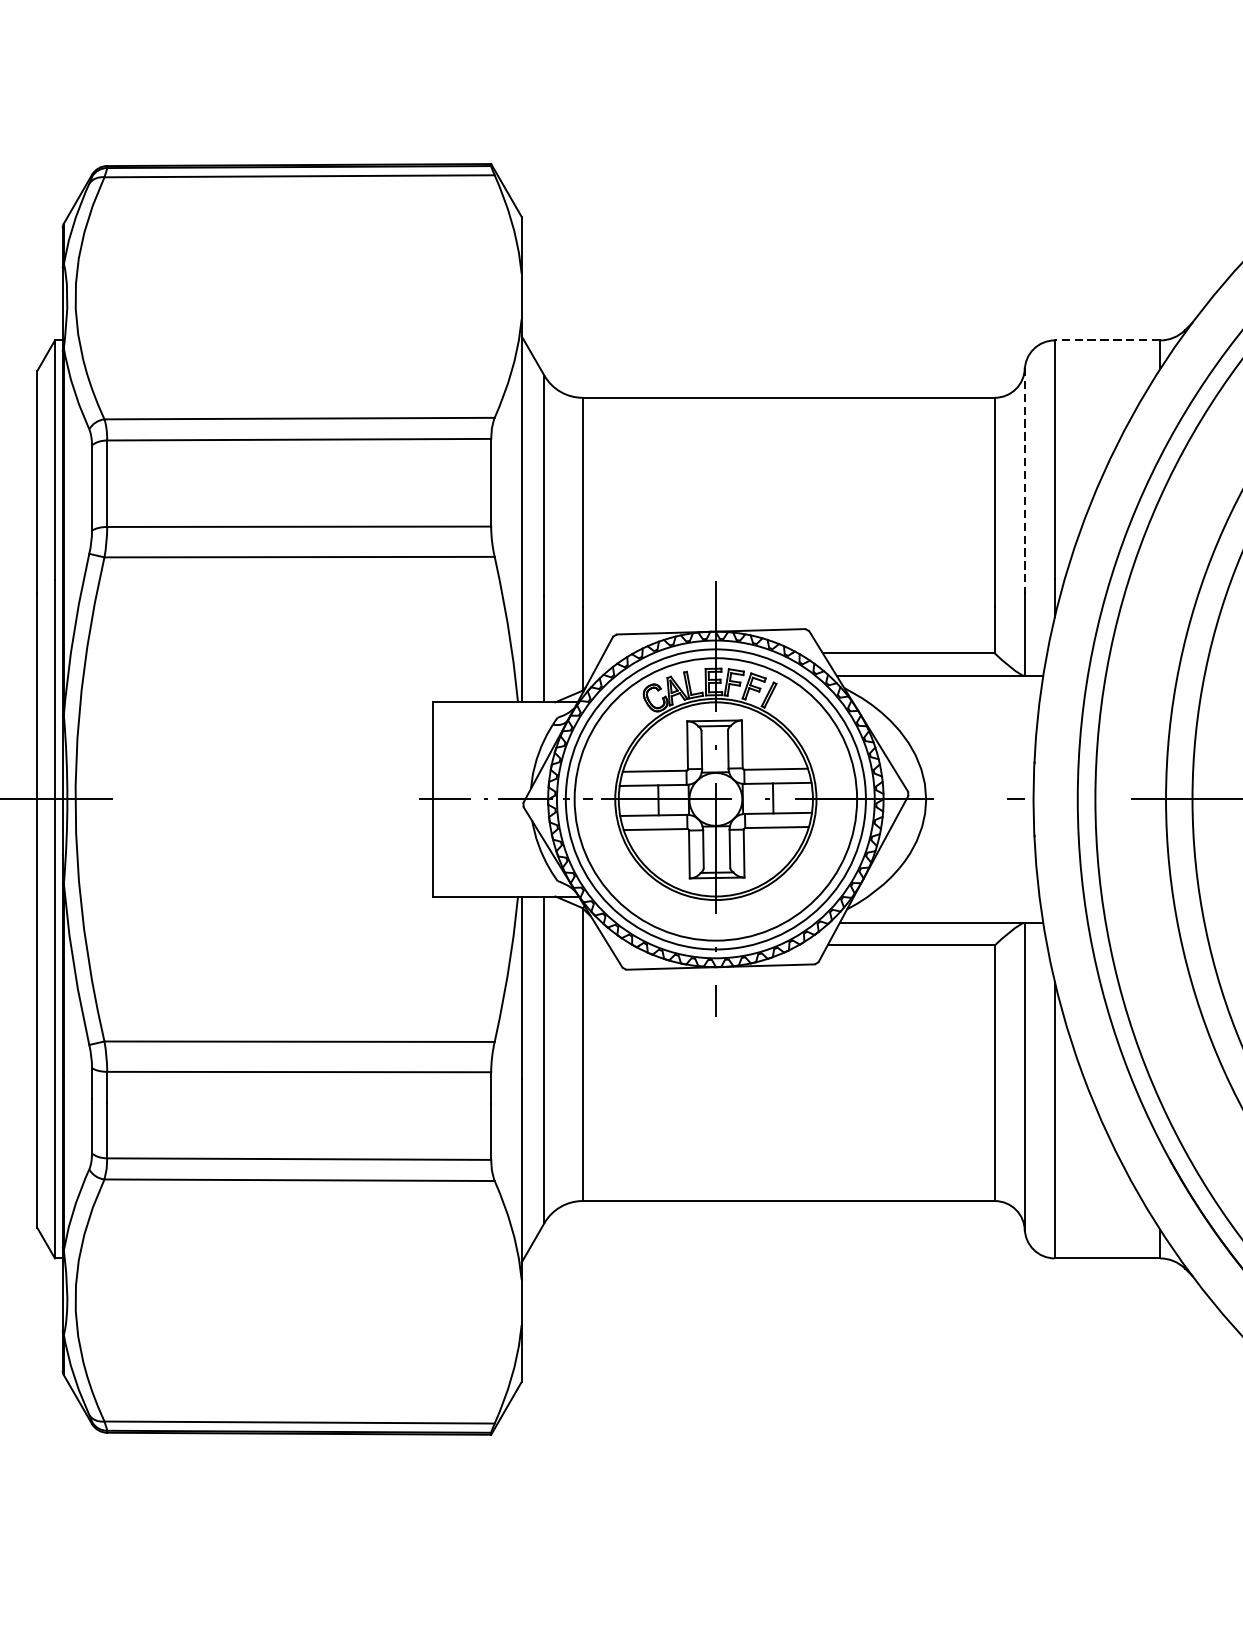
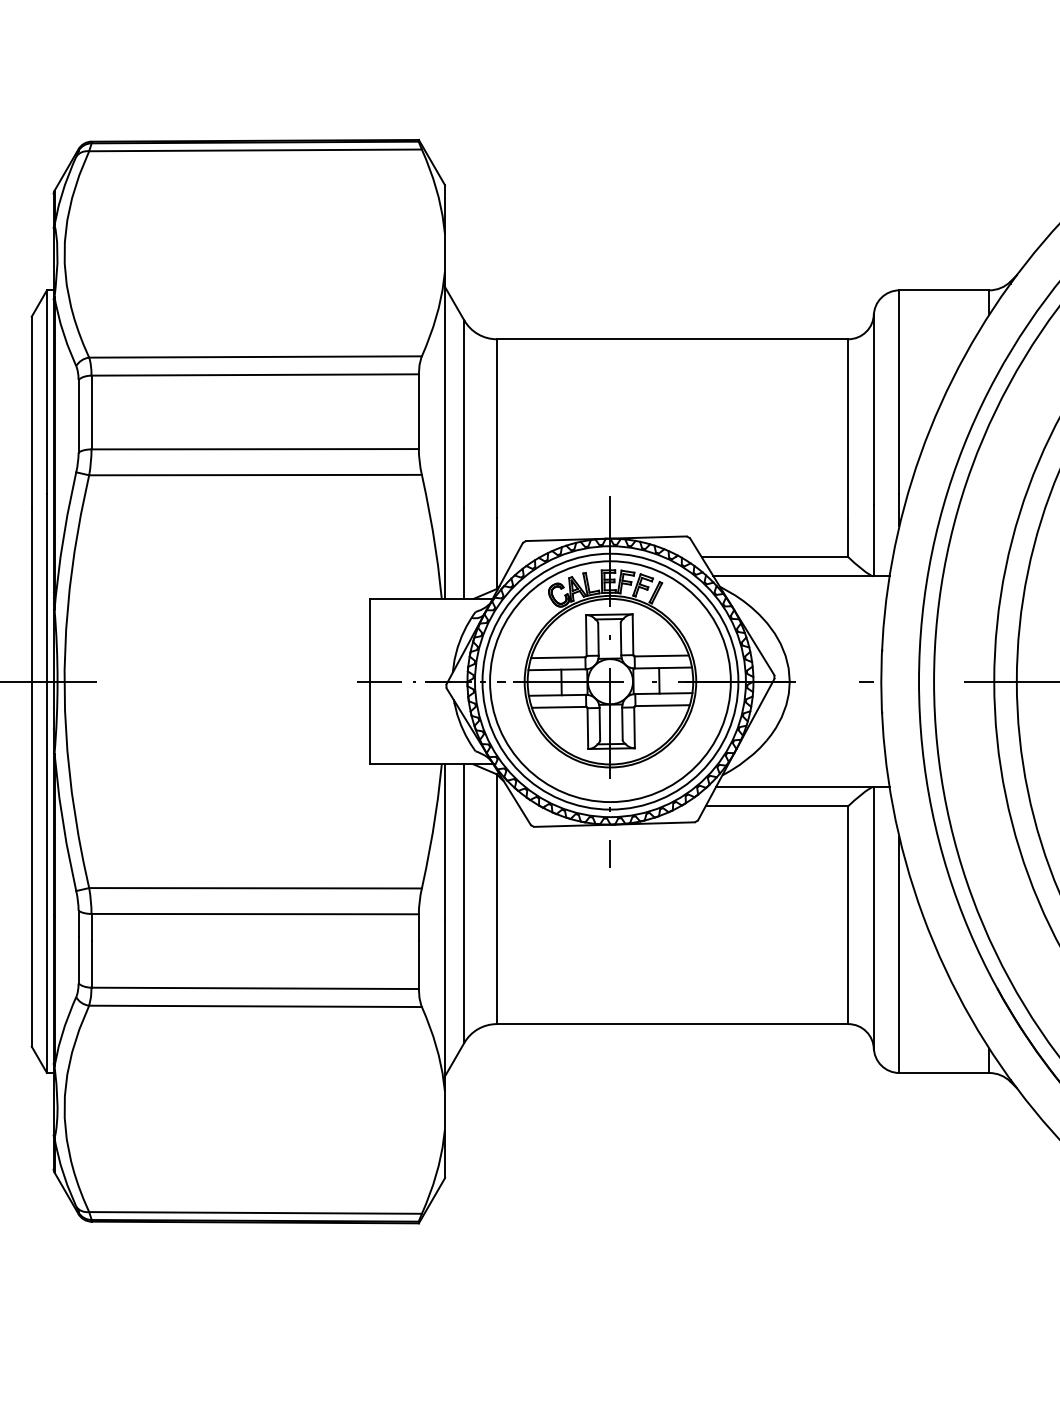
line: (1107, 340) -> (944, 290), dashed -> solid
line: (1024, 480) -> (873, 409), dashed -> solid

